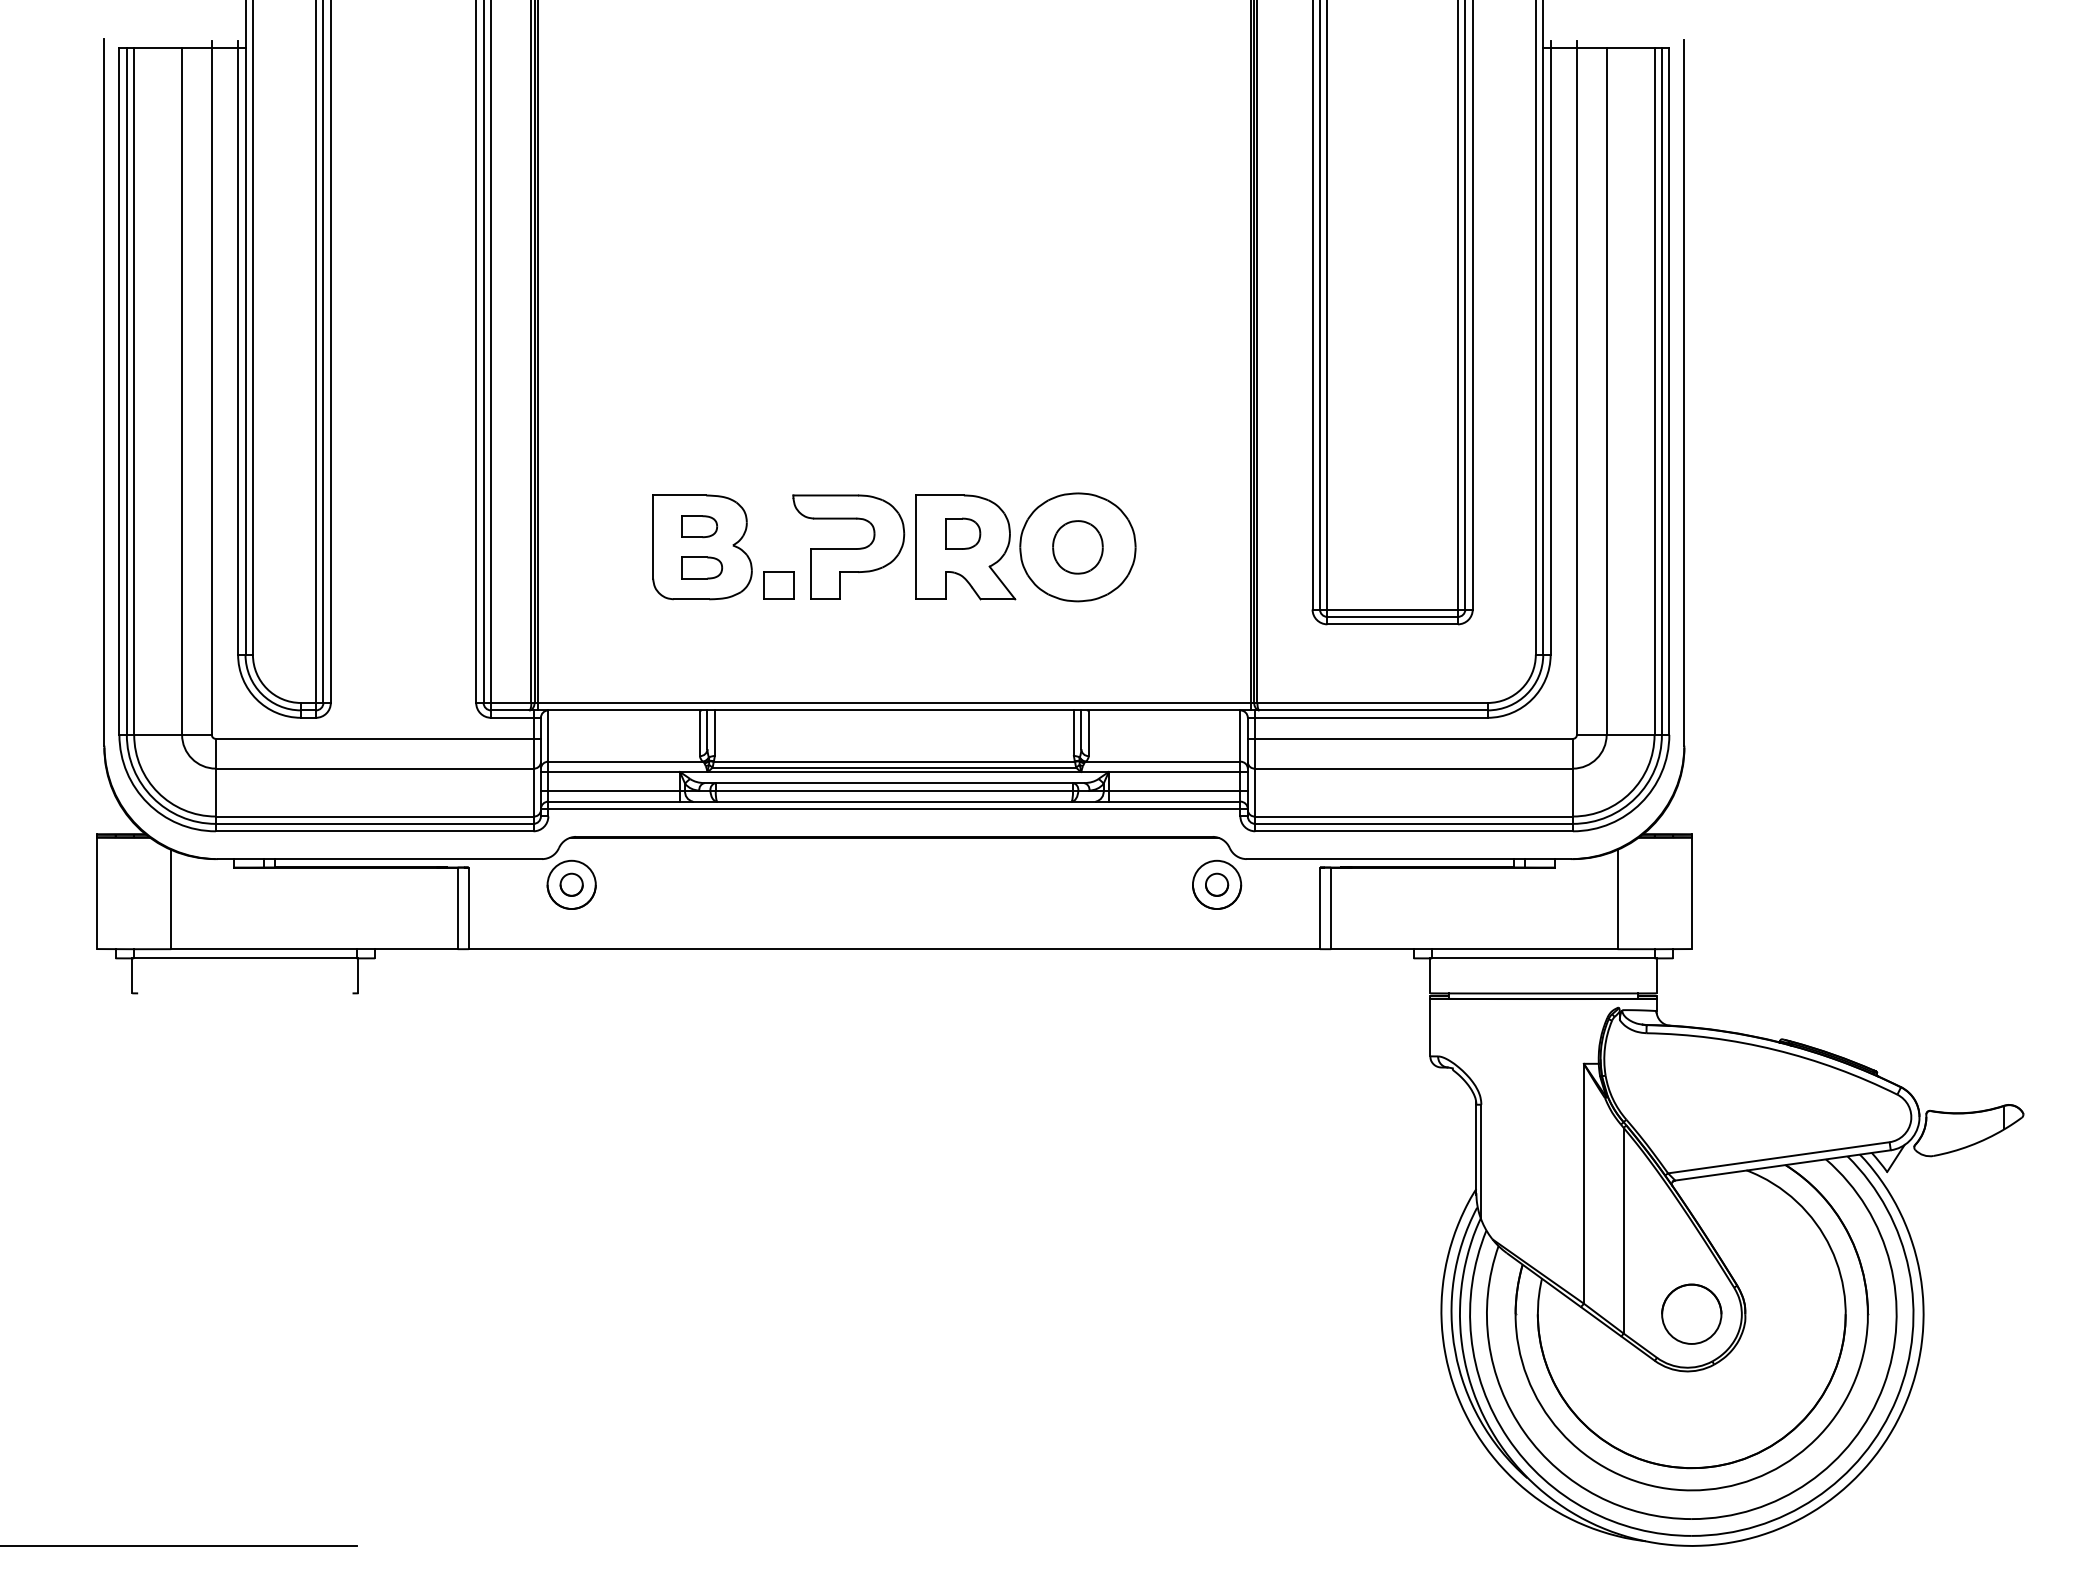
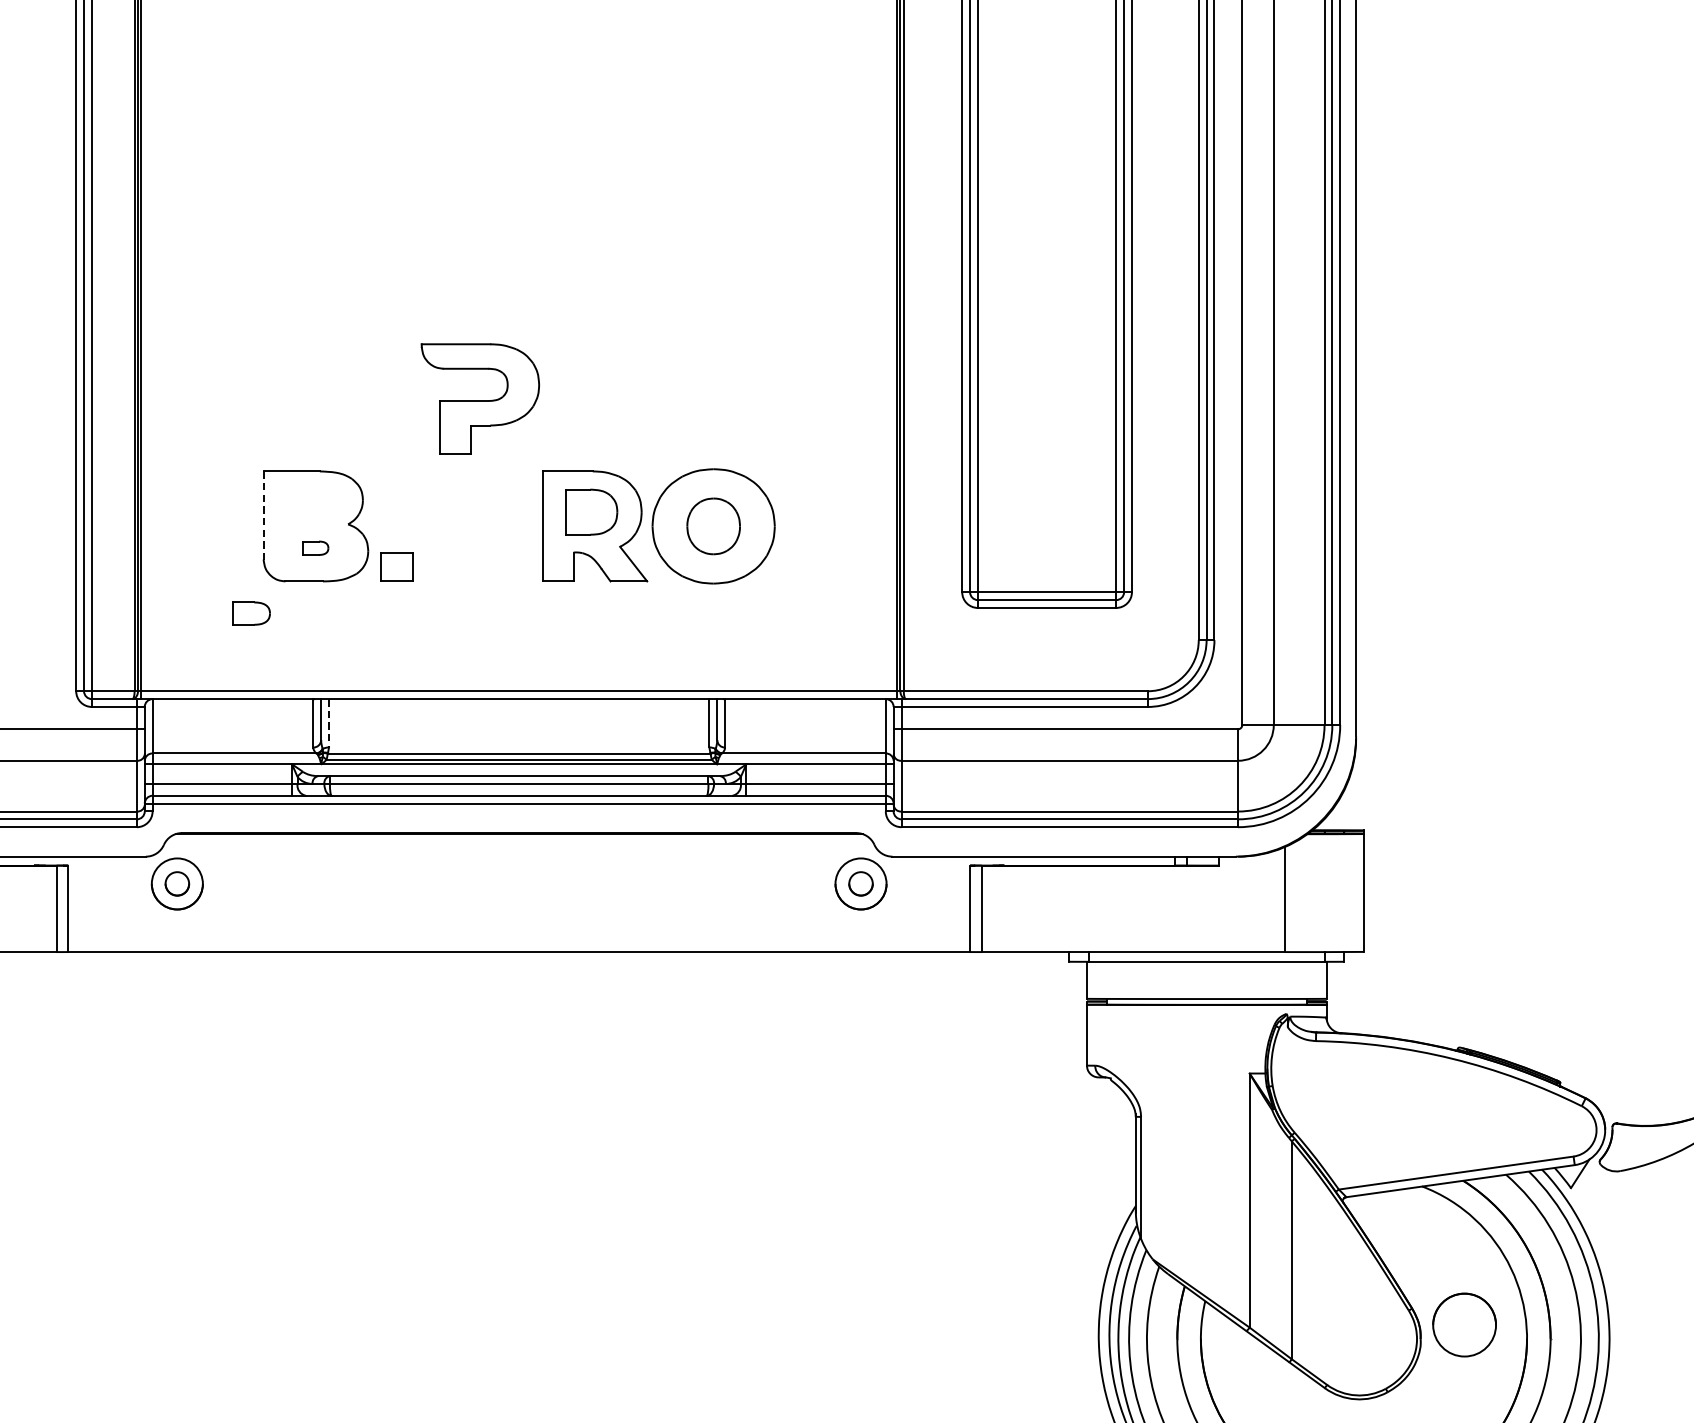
part: (699, 526) -> (251, 613), moved
part: (963, 533) -> (592, 511), size x1.4
line: (653, 537) -> (264, 515), solid -> dashed
part: (848, 546) -> (480, 398), moved
part: (702, 567) -> (315, 547), size x0.6
line: (714, 733) -> (328, 723), solid -> dashed
circle: (1691, 1313) -> (1464, 1324), moved

